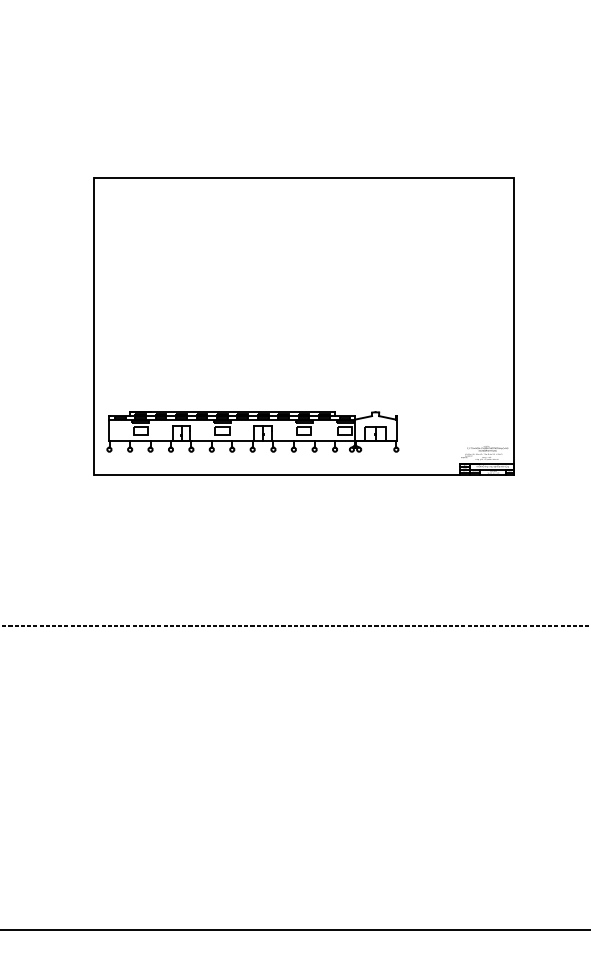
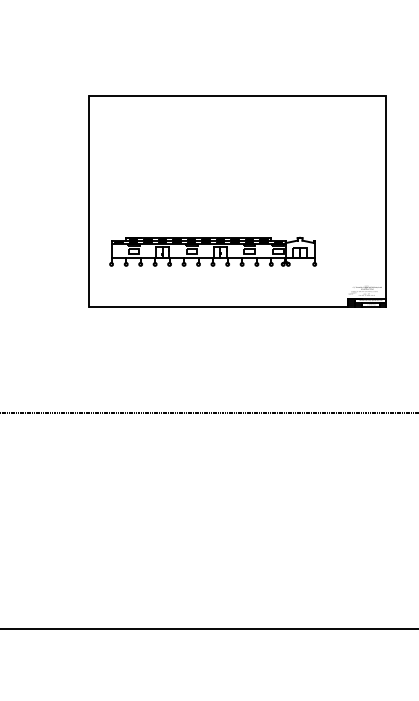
part: (253, 431) -> (213, 251), moved

